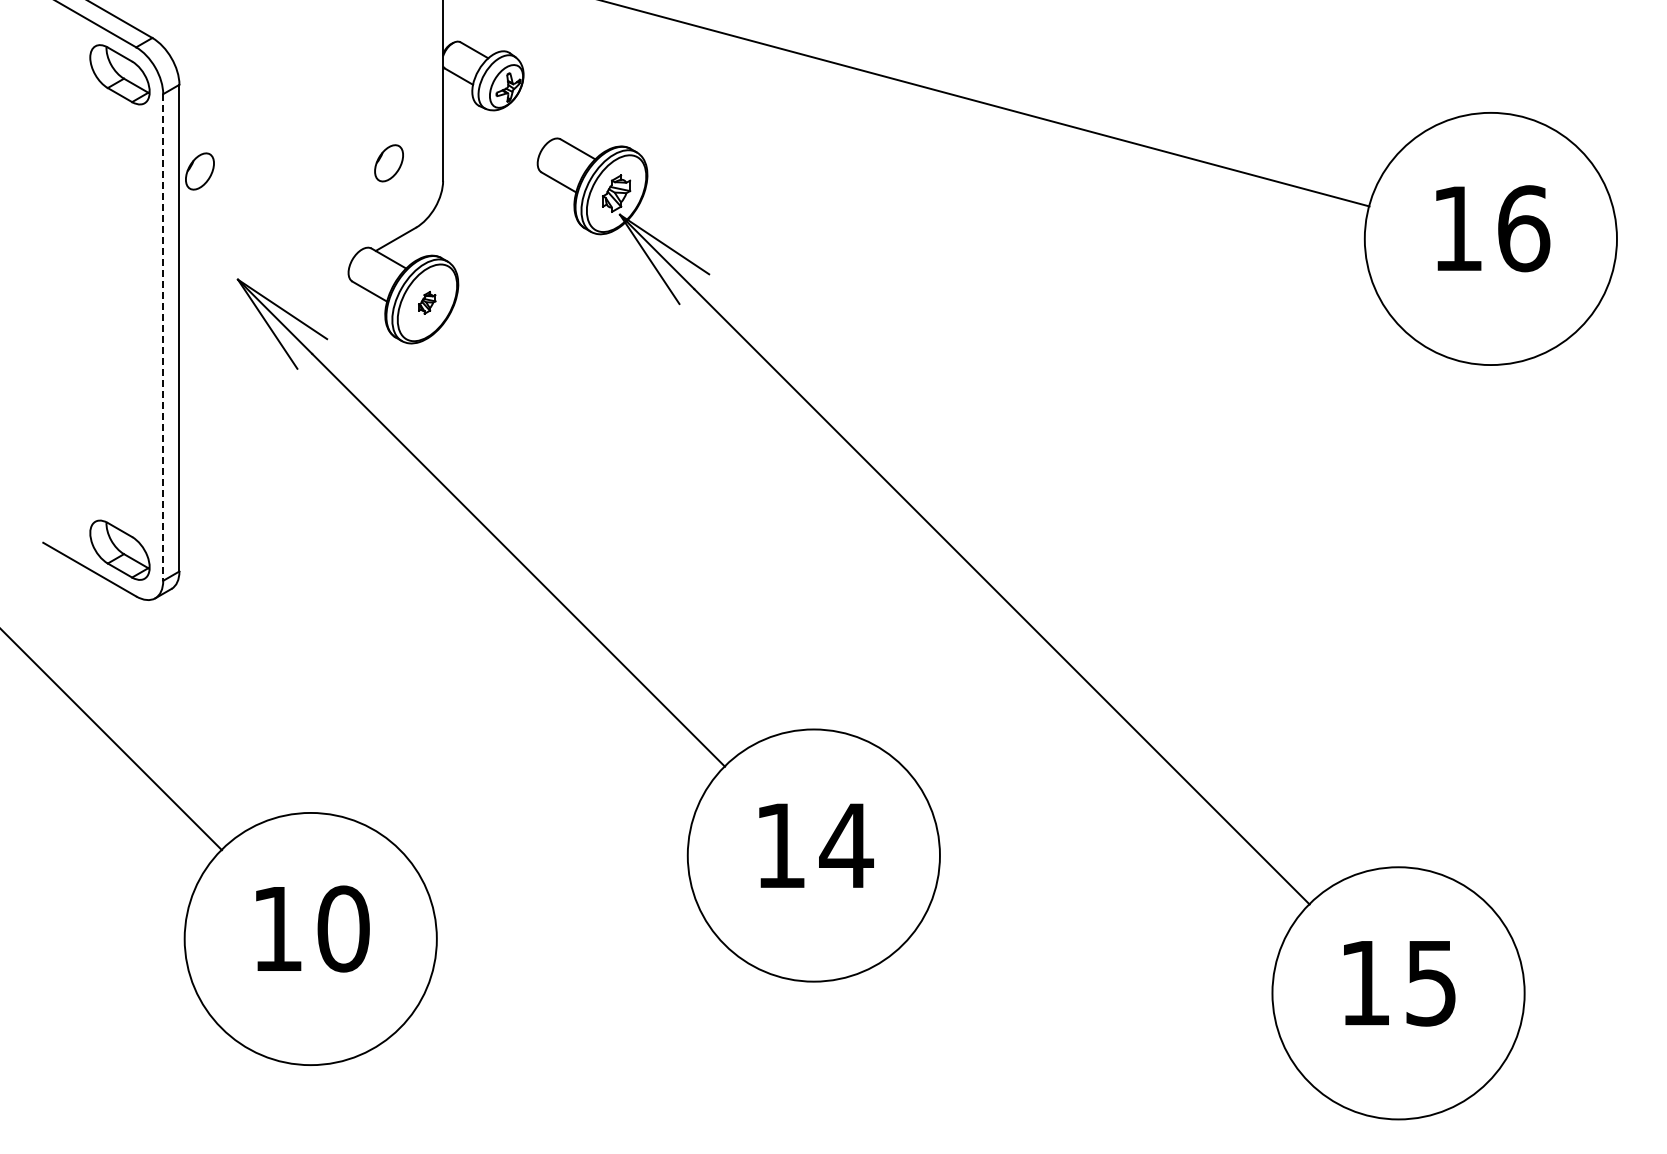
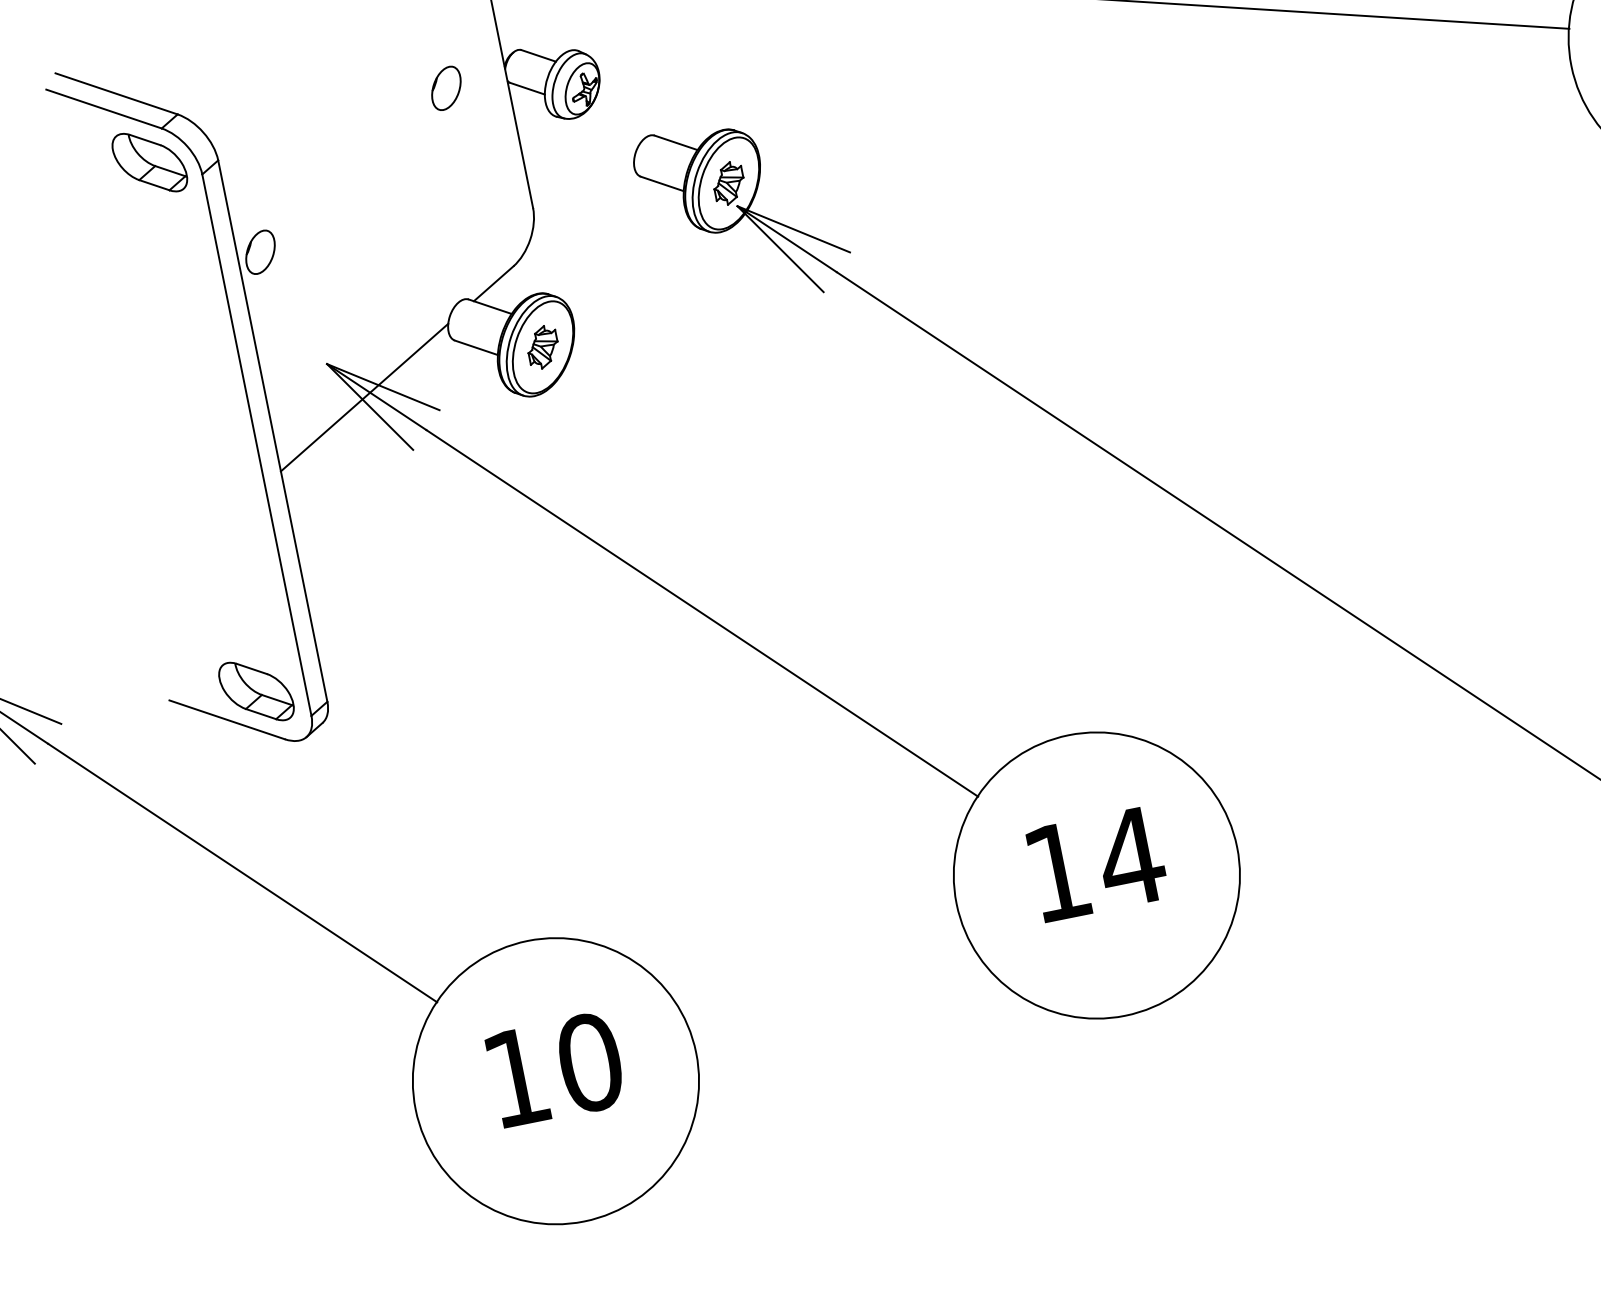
part: (388, 163) -> (445, 88), moved
part: (426, 302) -> (541, 347), size x1.67
line: (264, 315) -> (364, 397), added
line: (163, 338) -> (257, 446), dashed -> solid

